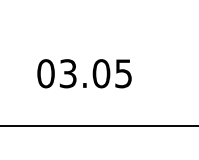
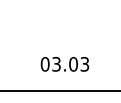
text: (124, 72) -> (85, 63), 03.05 -> 03.03

